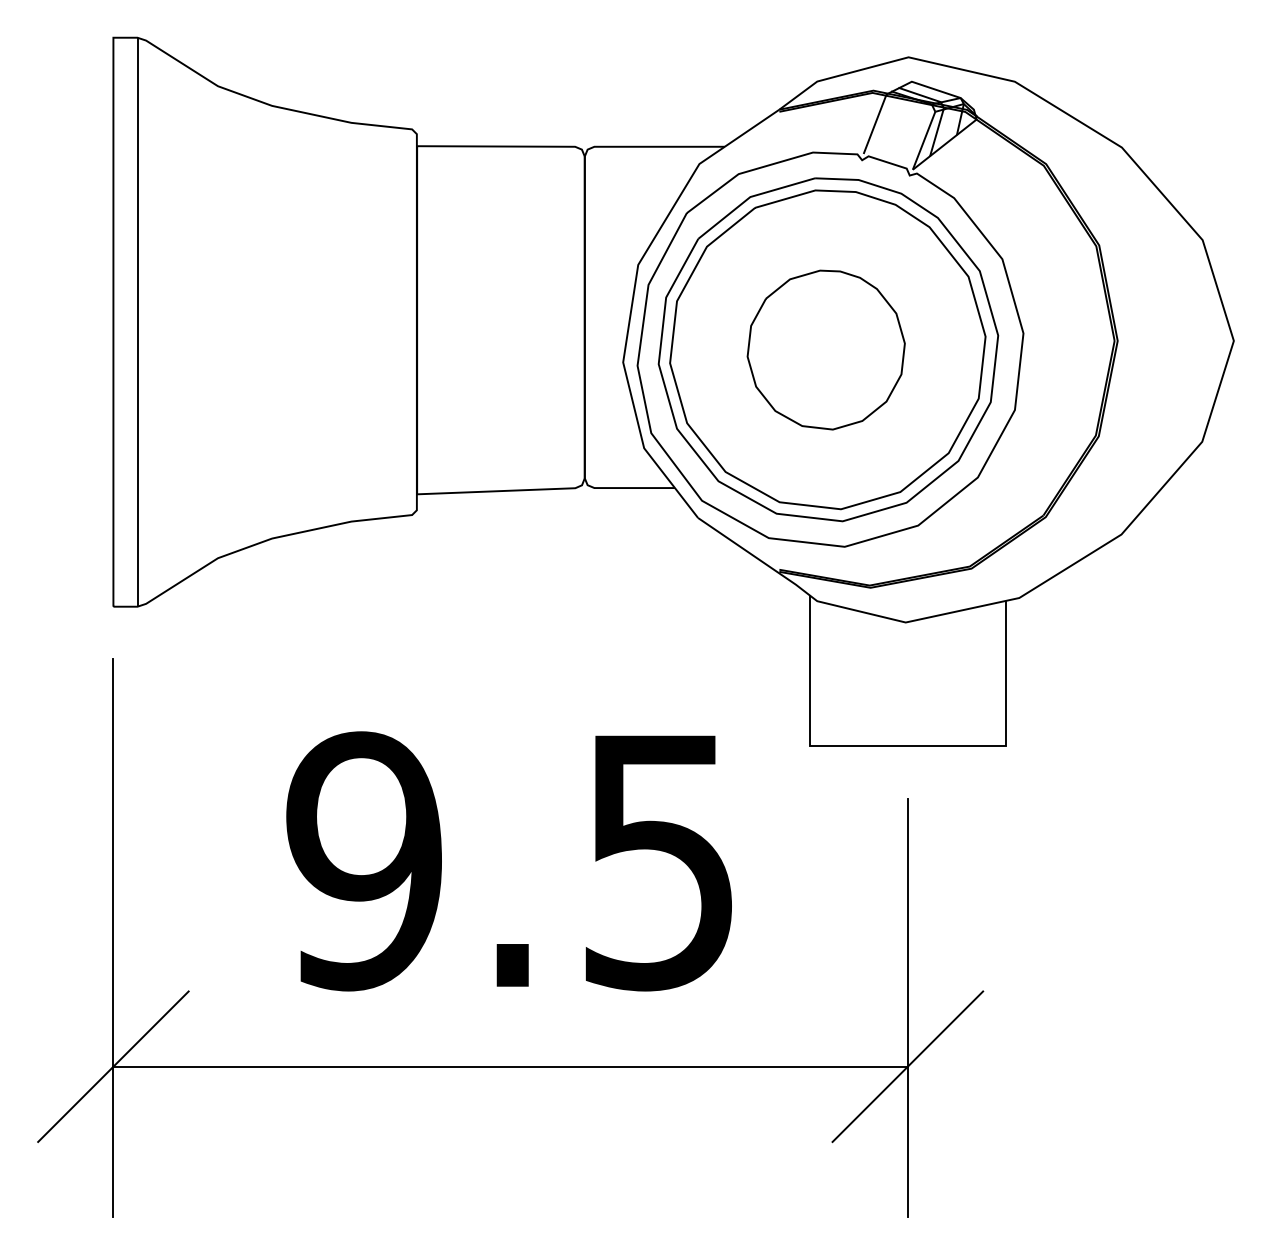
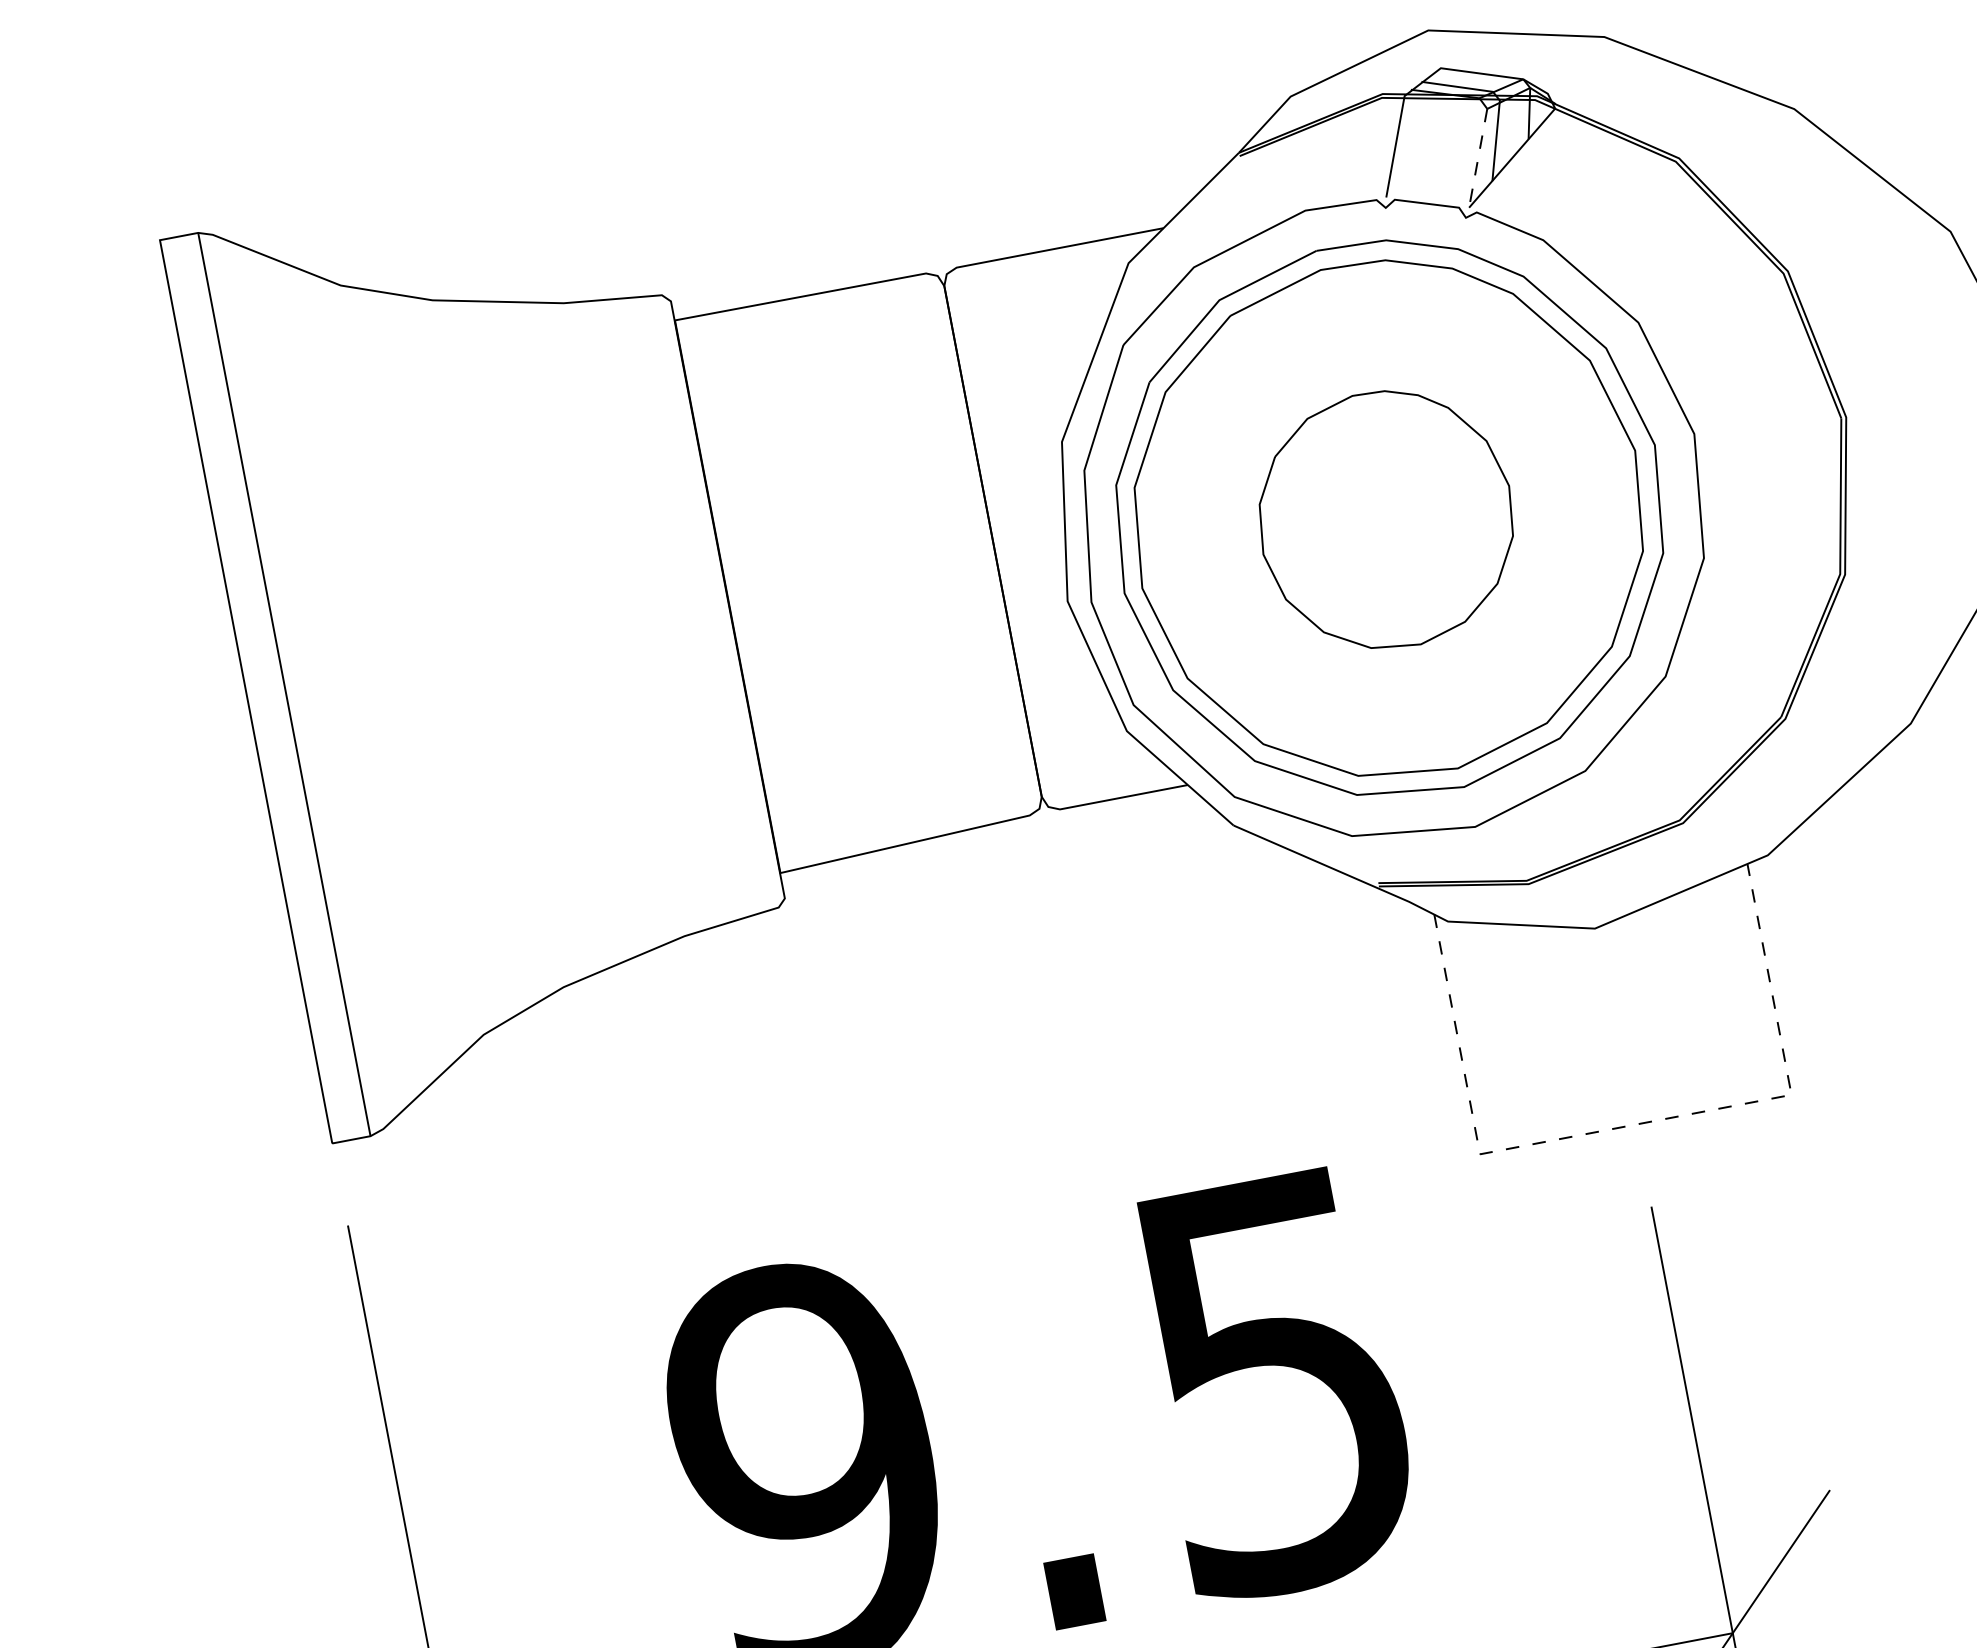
line: (923, 141) -> (1477, 159), solid -> dashed
line: (905, 746) -> (1632, 1125), solid -> dashed

